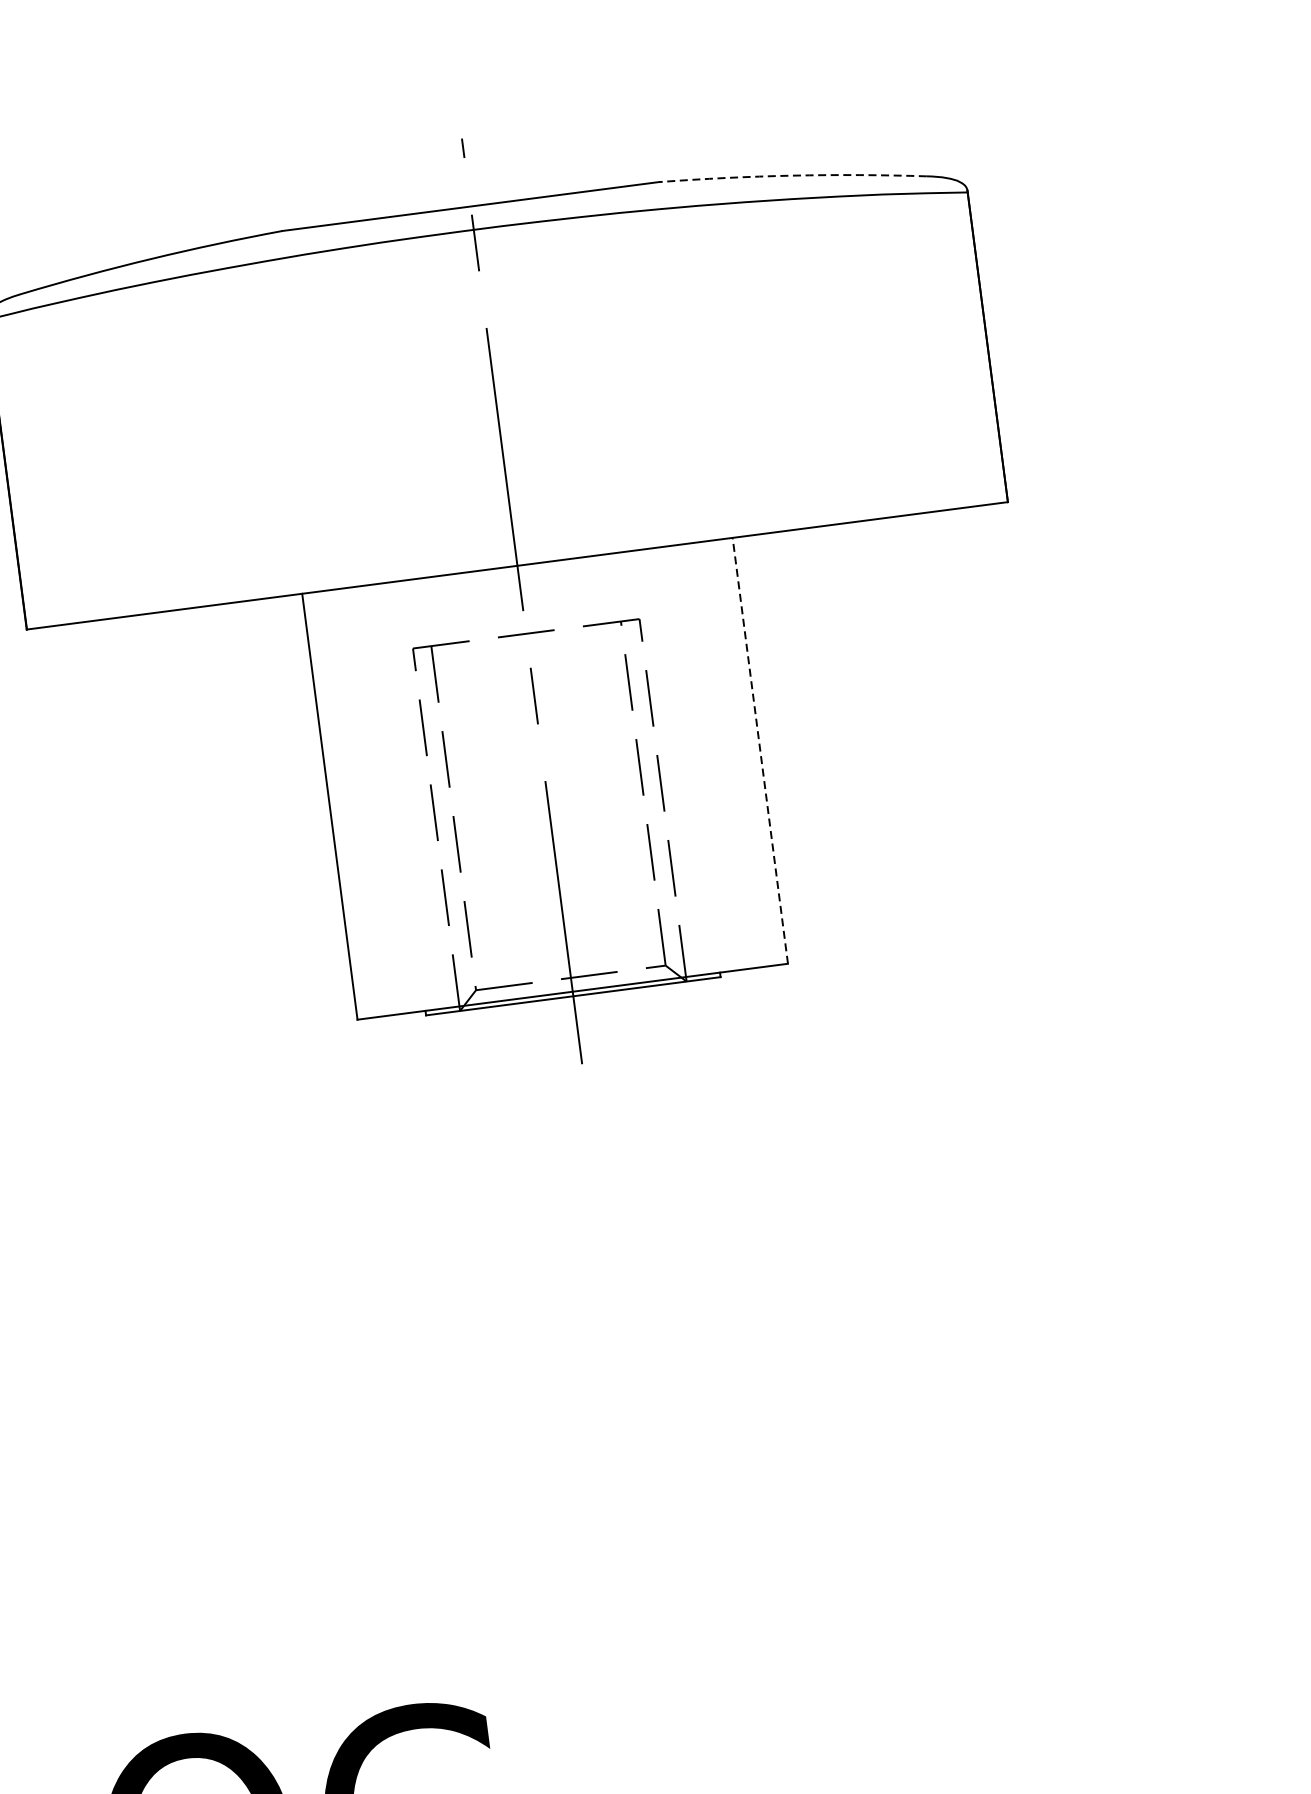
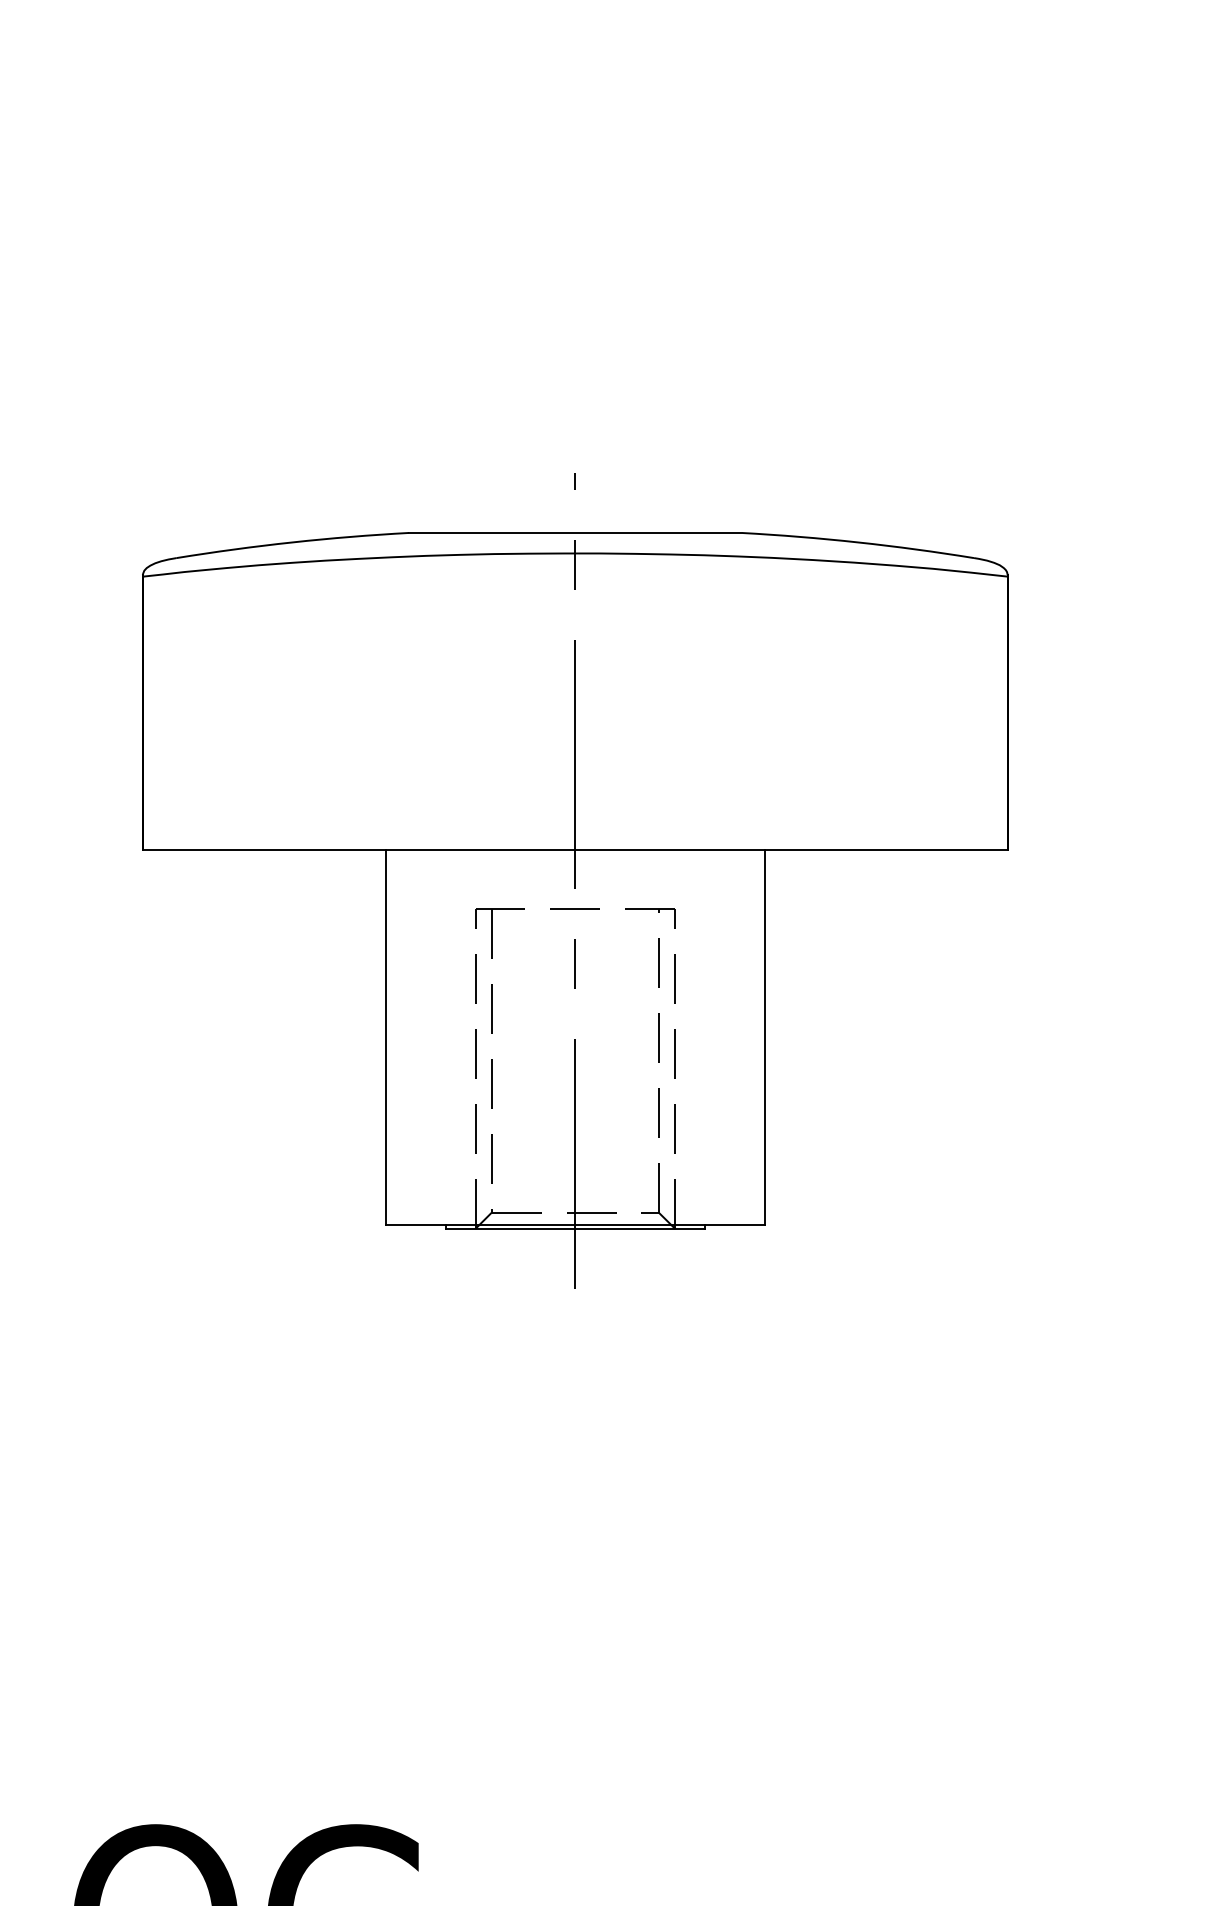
arc: (793, 175) -> (858, 542), dashed -> solid
line: (760, 751) -> (765, 1037), dashed -> solid

